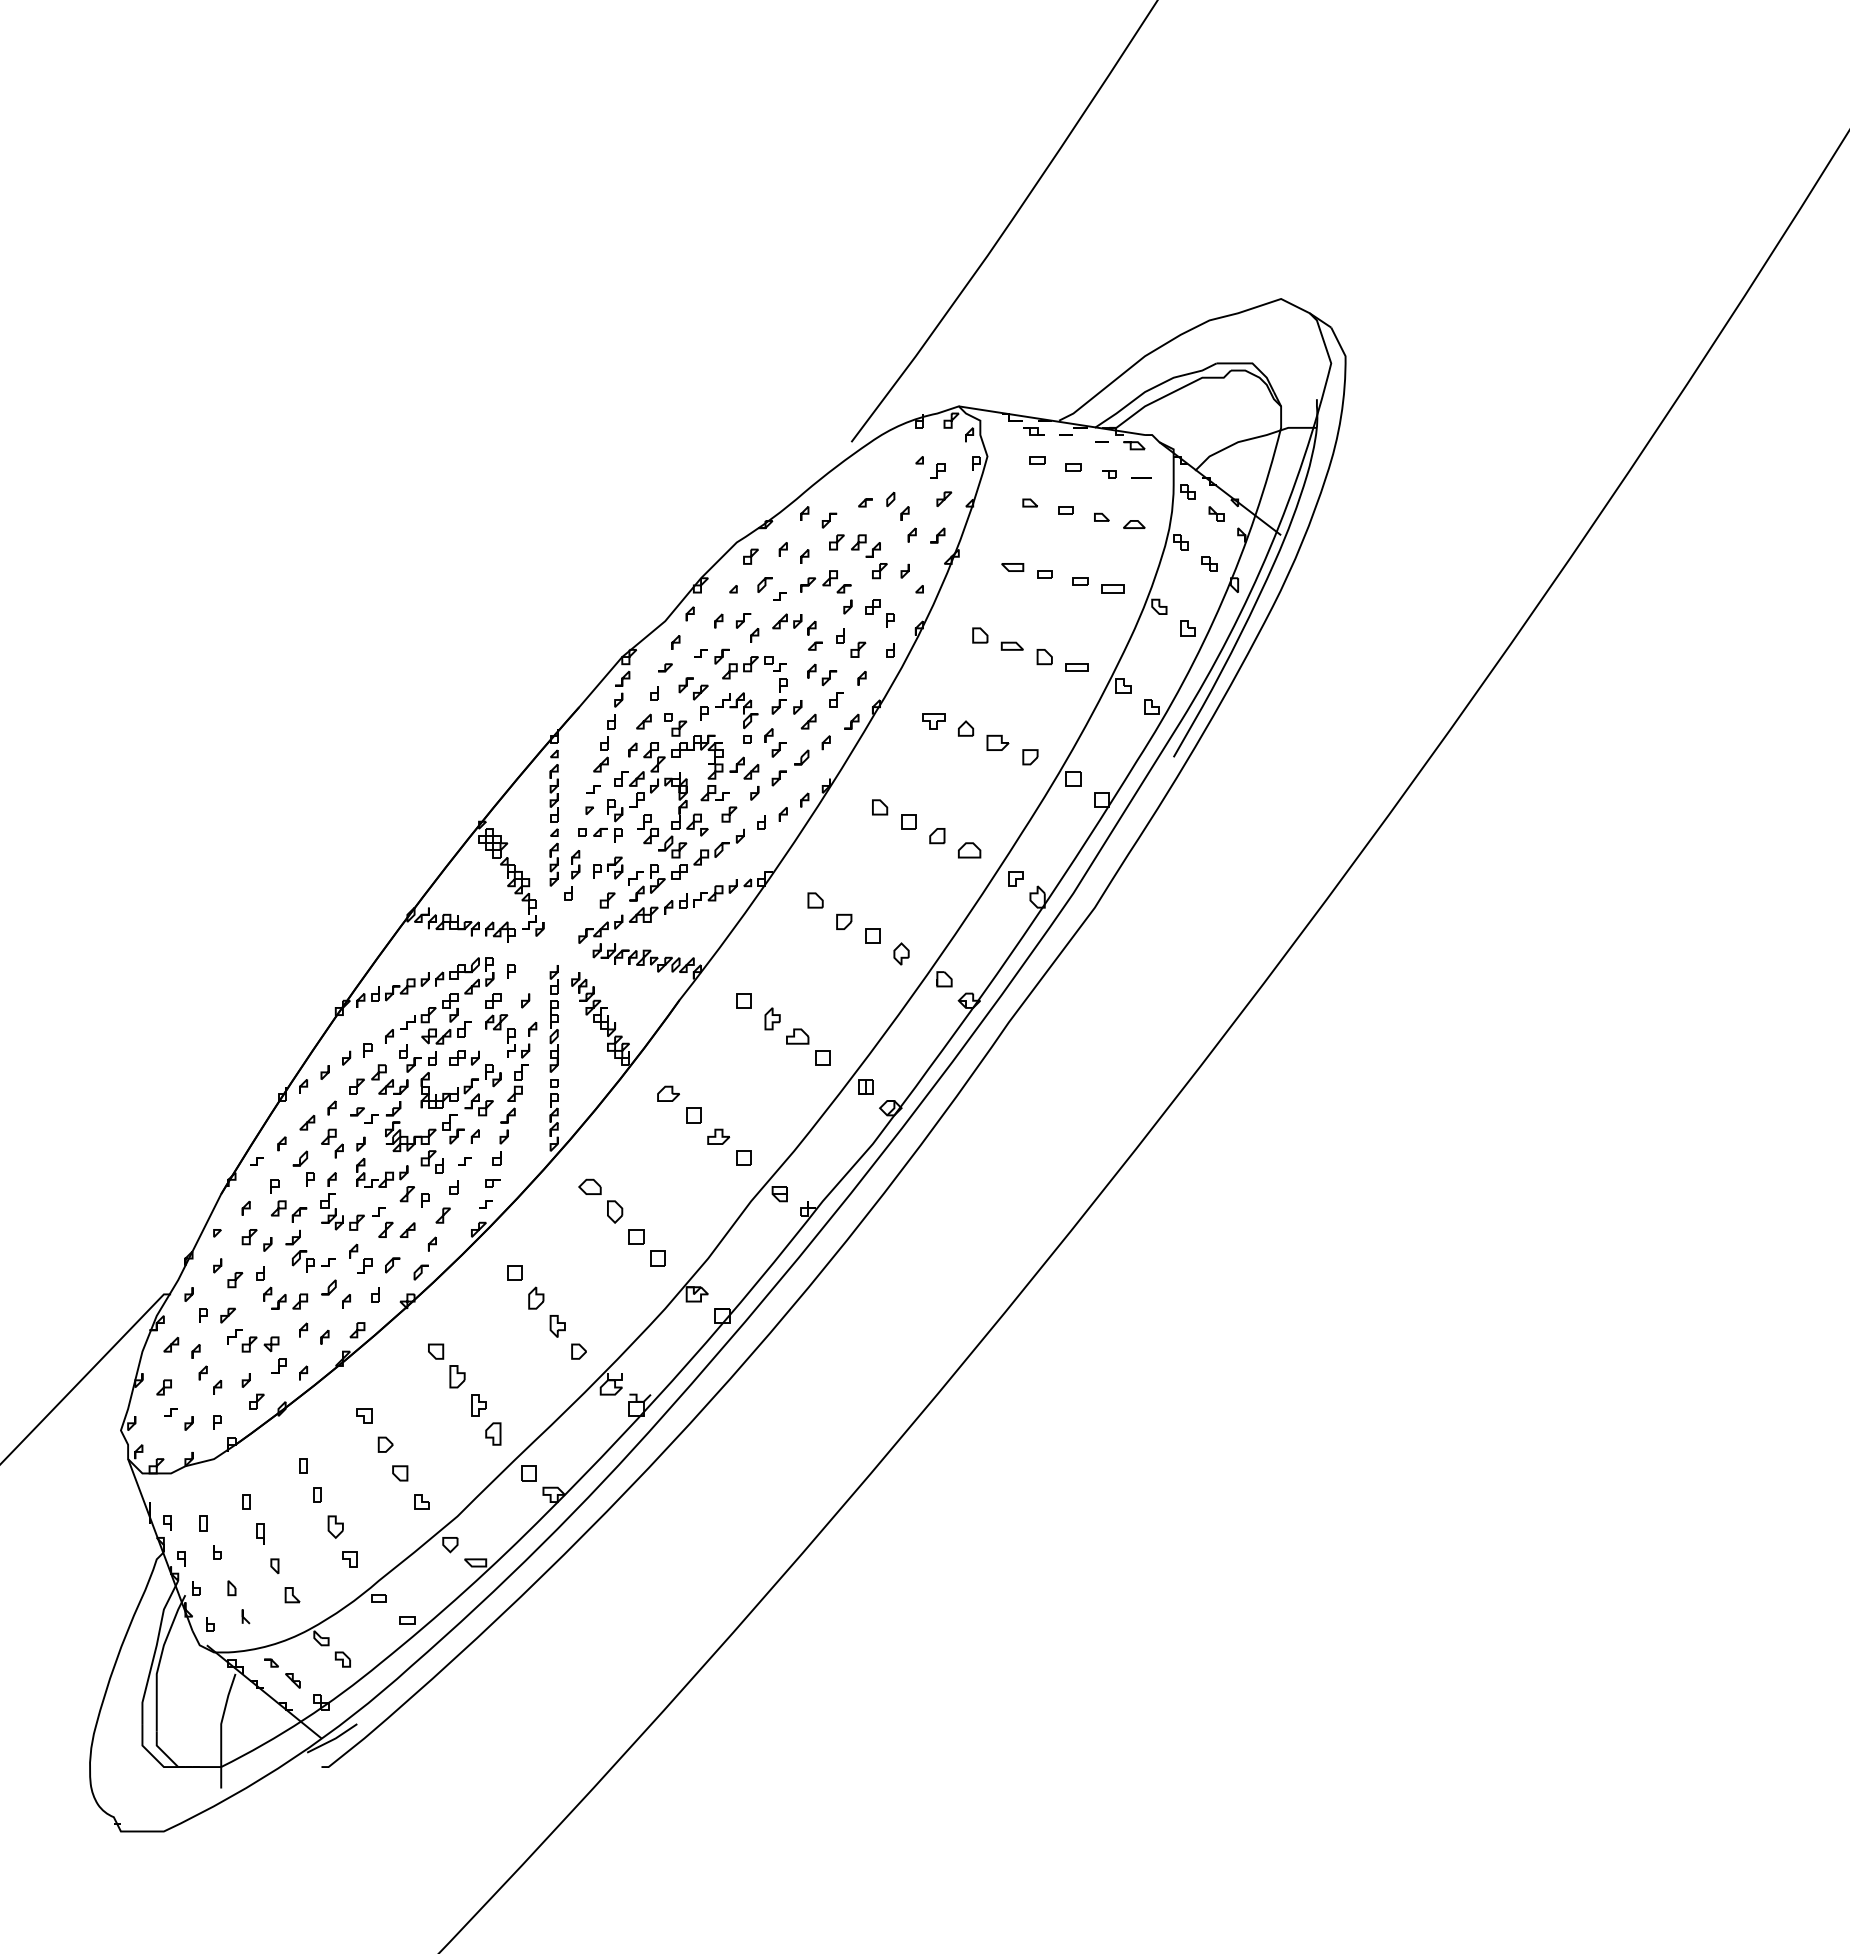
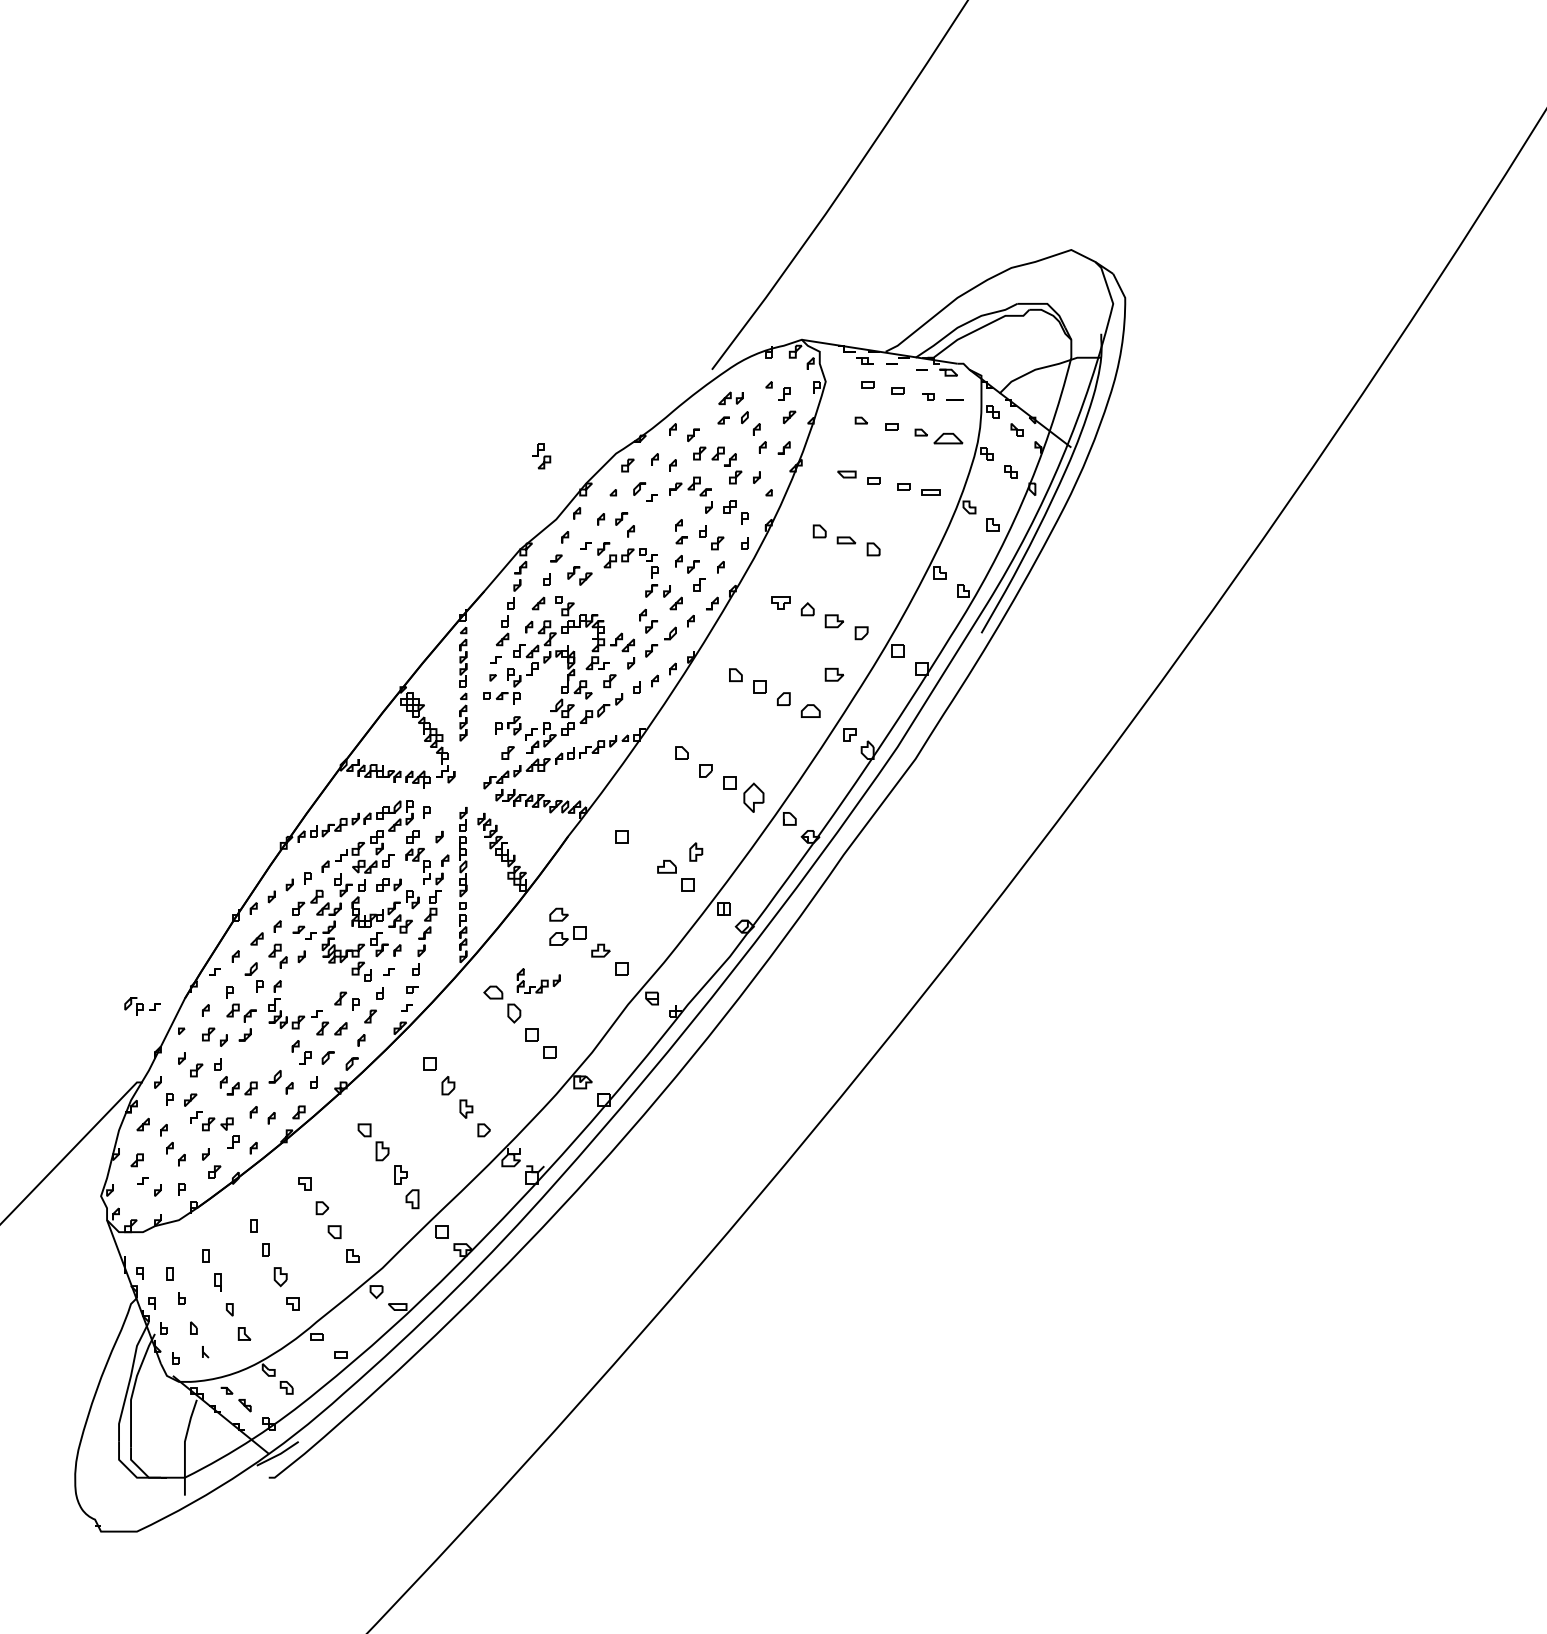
part: (1134, 524) -> (948, 438), size x1.6
part: (787, 621) -> (731, 398), moved
part: (1076, 667) -> (900, 558), removed
part: (730, 708) -> (610, 592), removed
part: (997, 806) -> (834, 674), added
part: (647, 829) -> (541, 456), moved
part: (572, 875) -> (478, 732), removed
part: (901, 953) -> (753, 797), size x1.6
part: (772, 1018) -> (696, 851), moved
part: (668, 1122) -> (558, 938), added
part: (382, 1172) -> (538, 980), moved
part: (313, 1261) -> (142, 1006), moved

